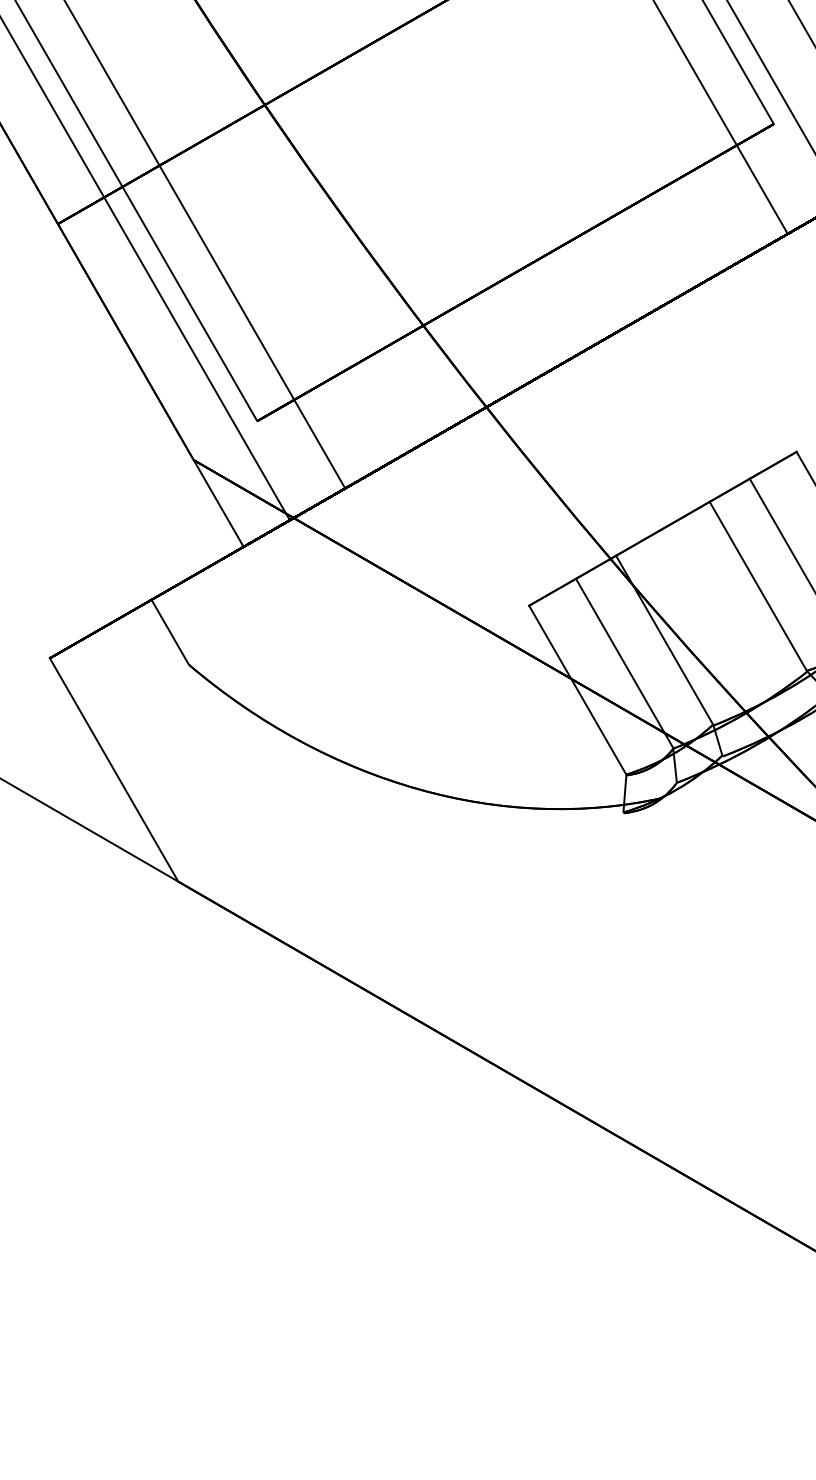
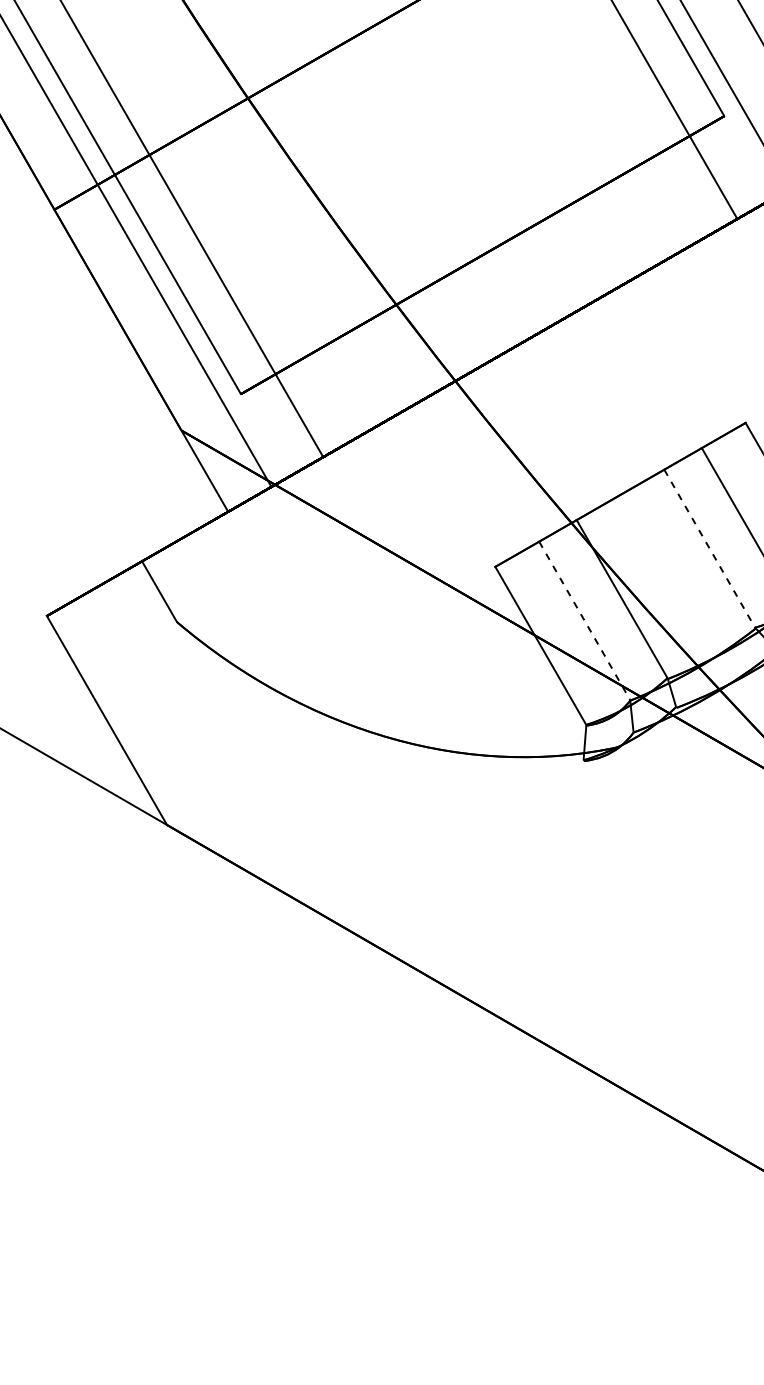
line: (758, 586) -> (709, 548), solid -> dashed
line: (624, 663) -> (584, 620), solid -> dashed

